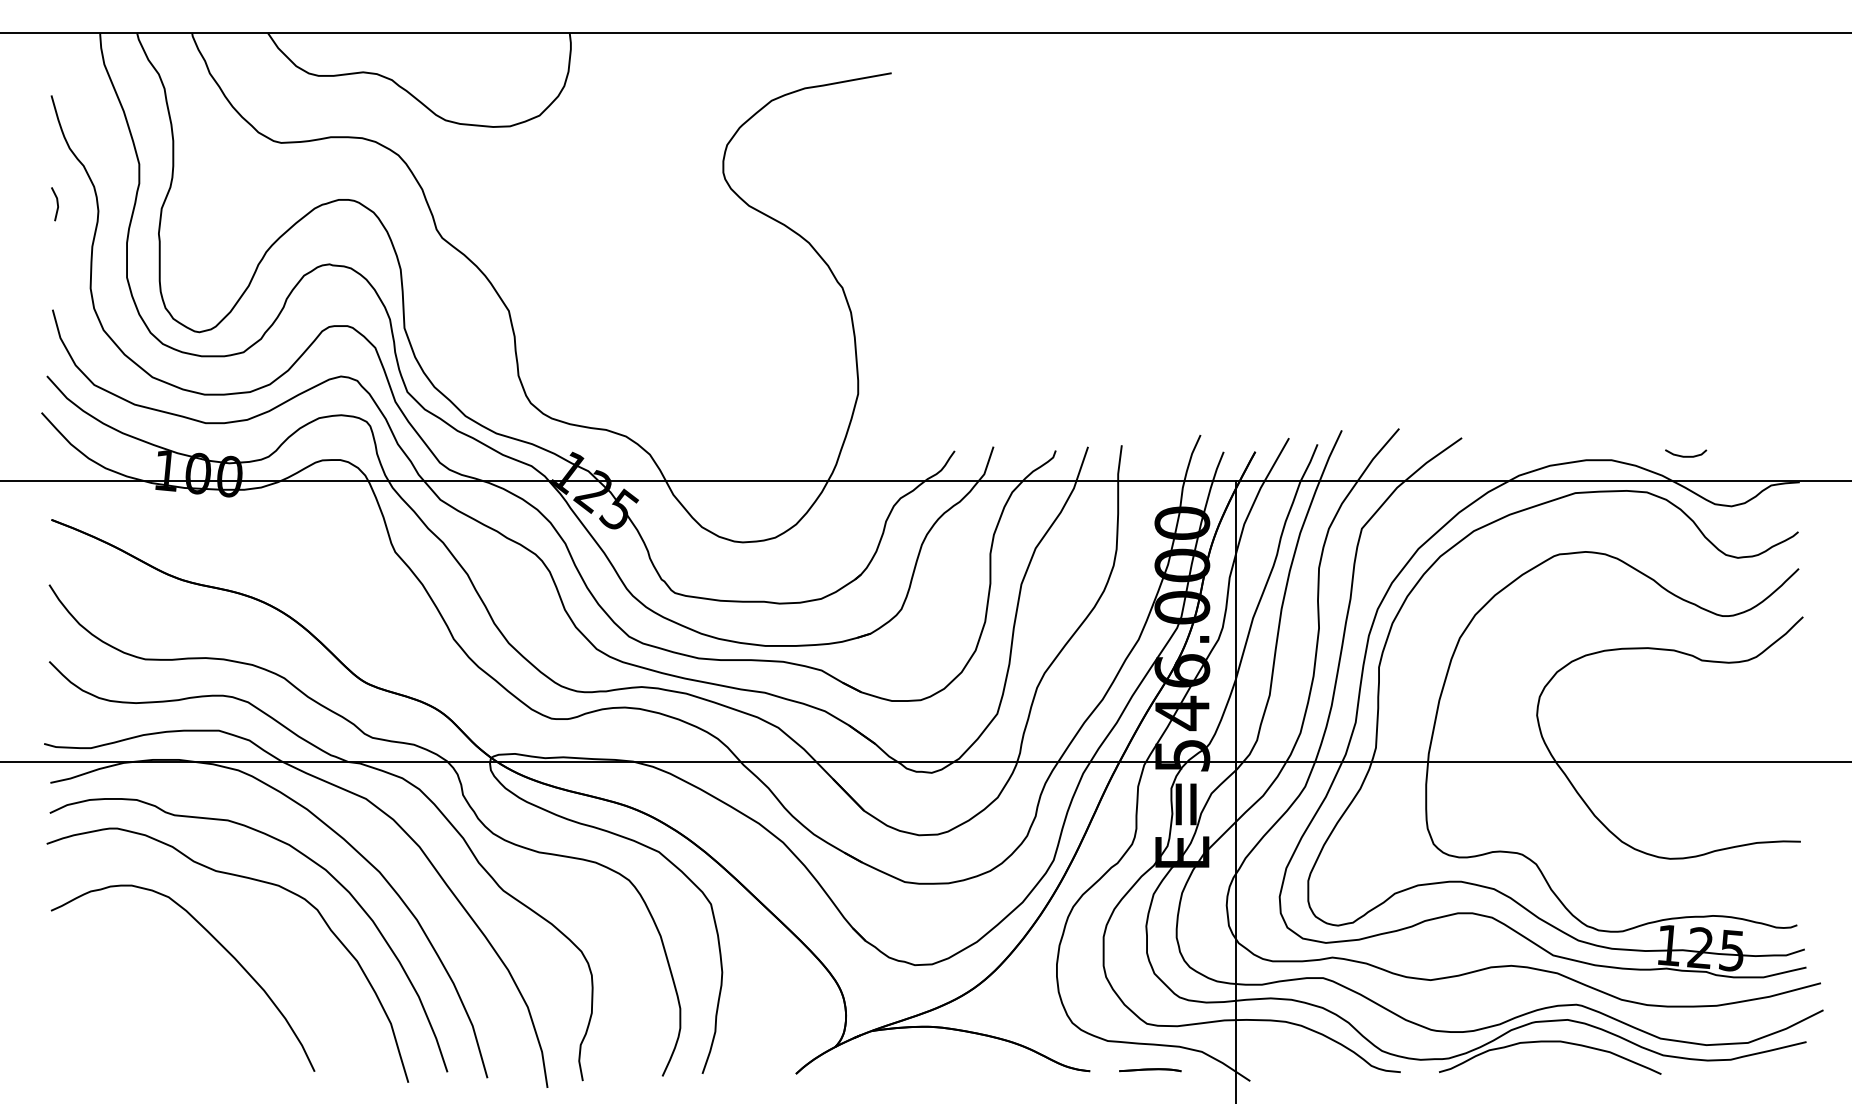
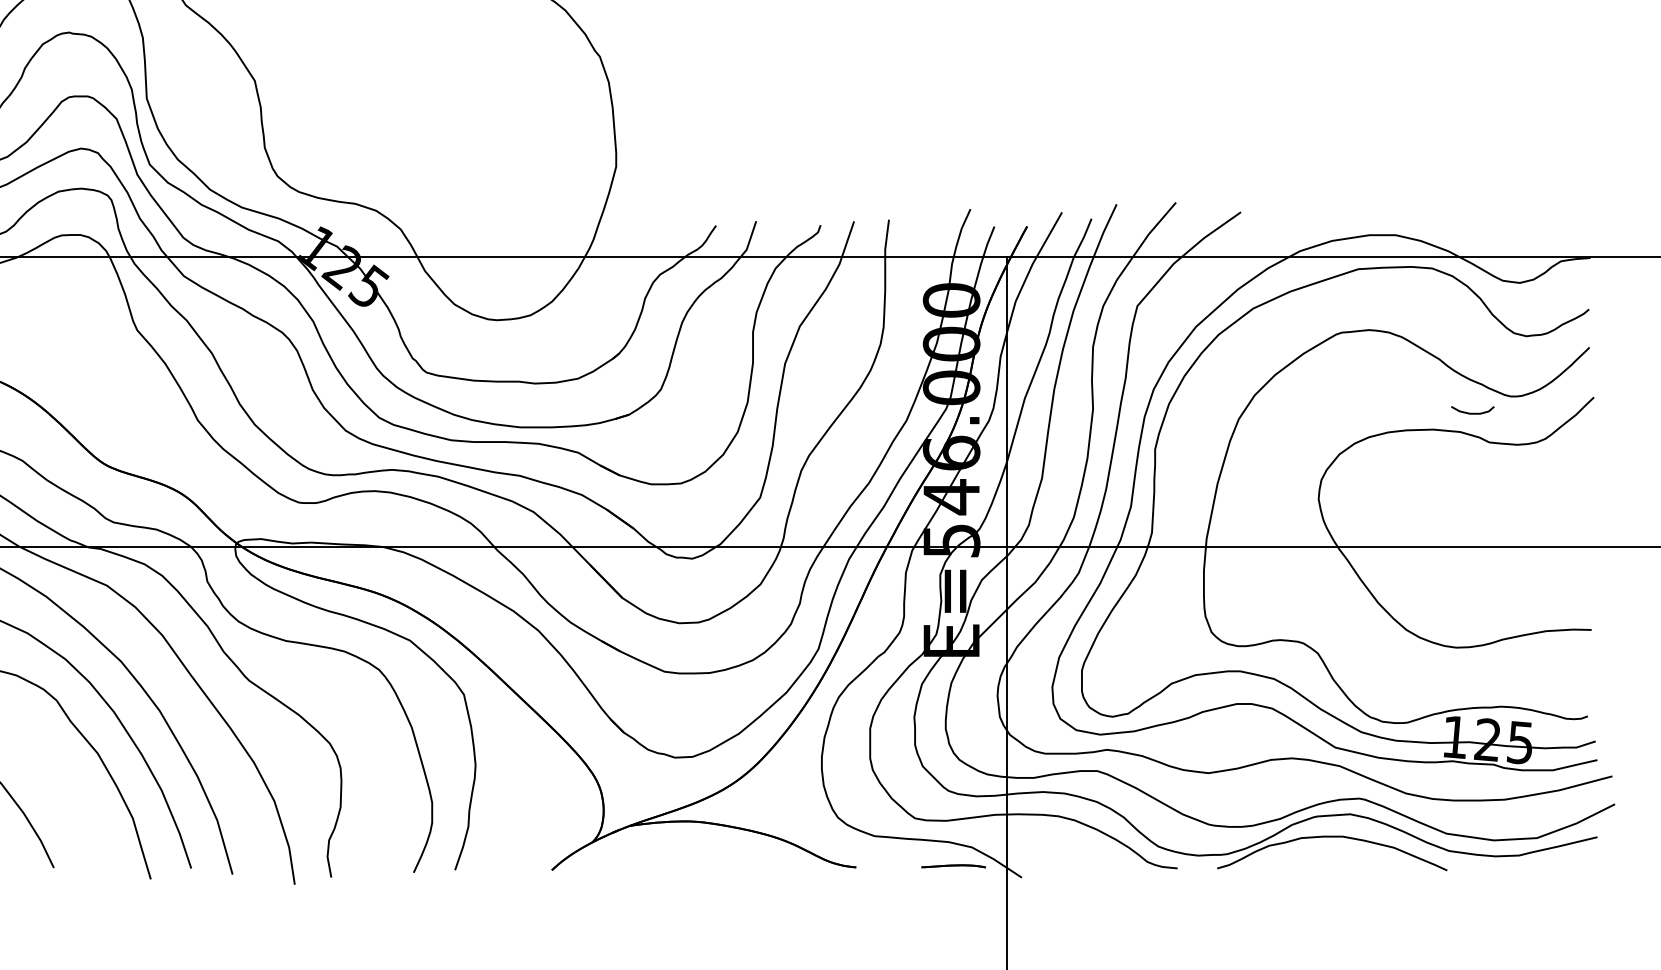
curve: (1686, 455) -> (1473, 412), moved
part: (1150, 1070) -> (953, 866), moved

